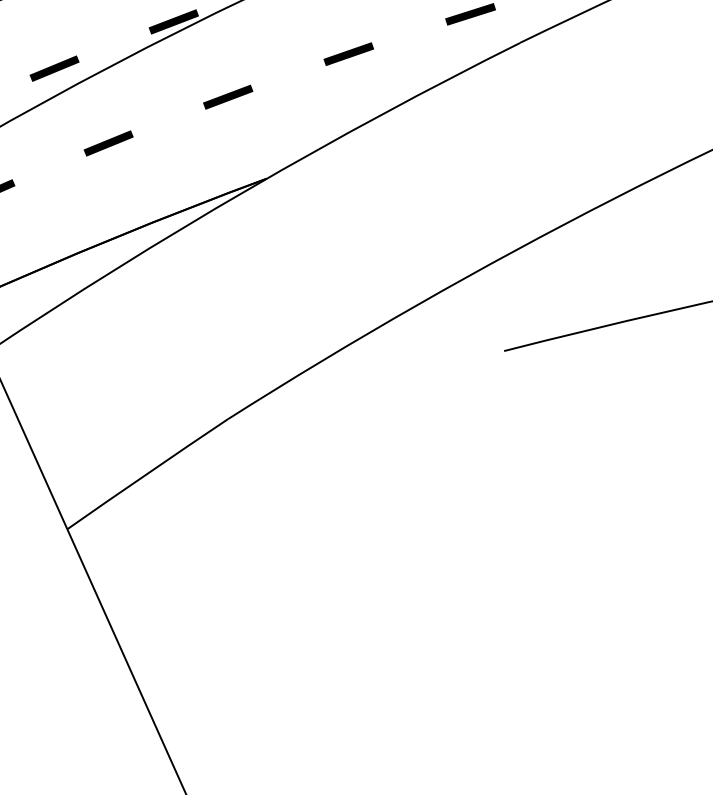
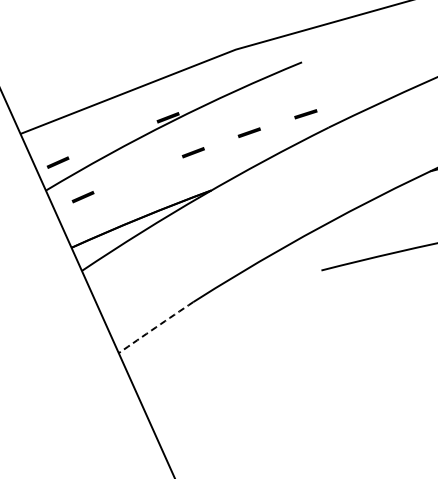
line: (53, 68) -> (112, 139), removed
line: (107, 142) -> (137, 173), removed
arc: (146, 473) -> (155, 327), solid -> dashed

